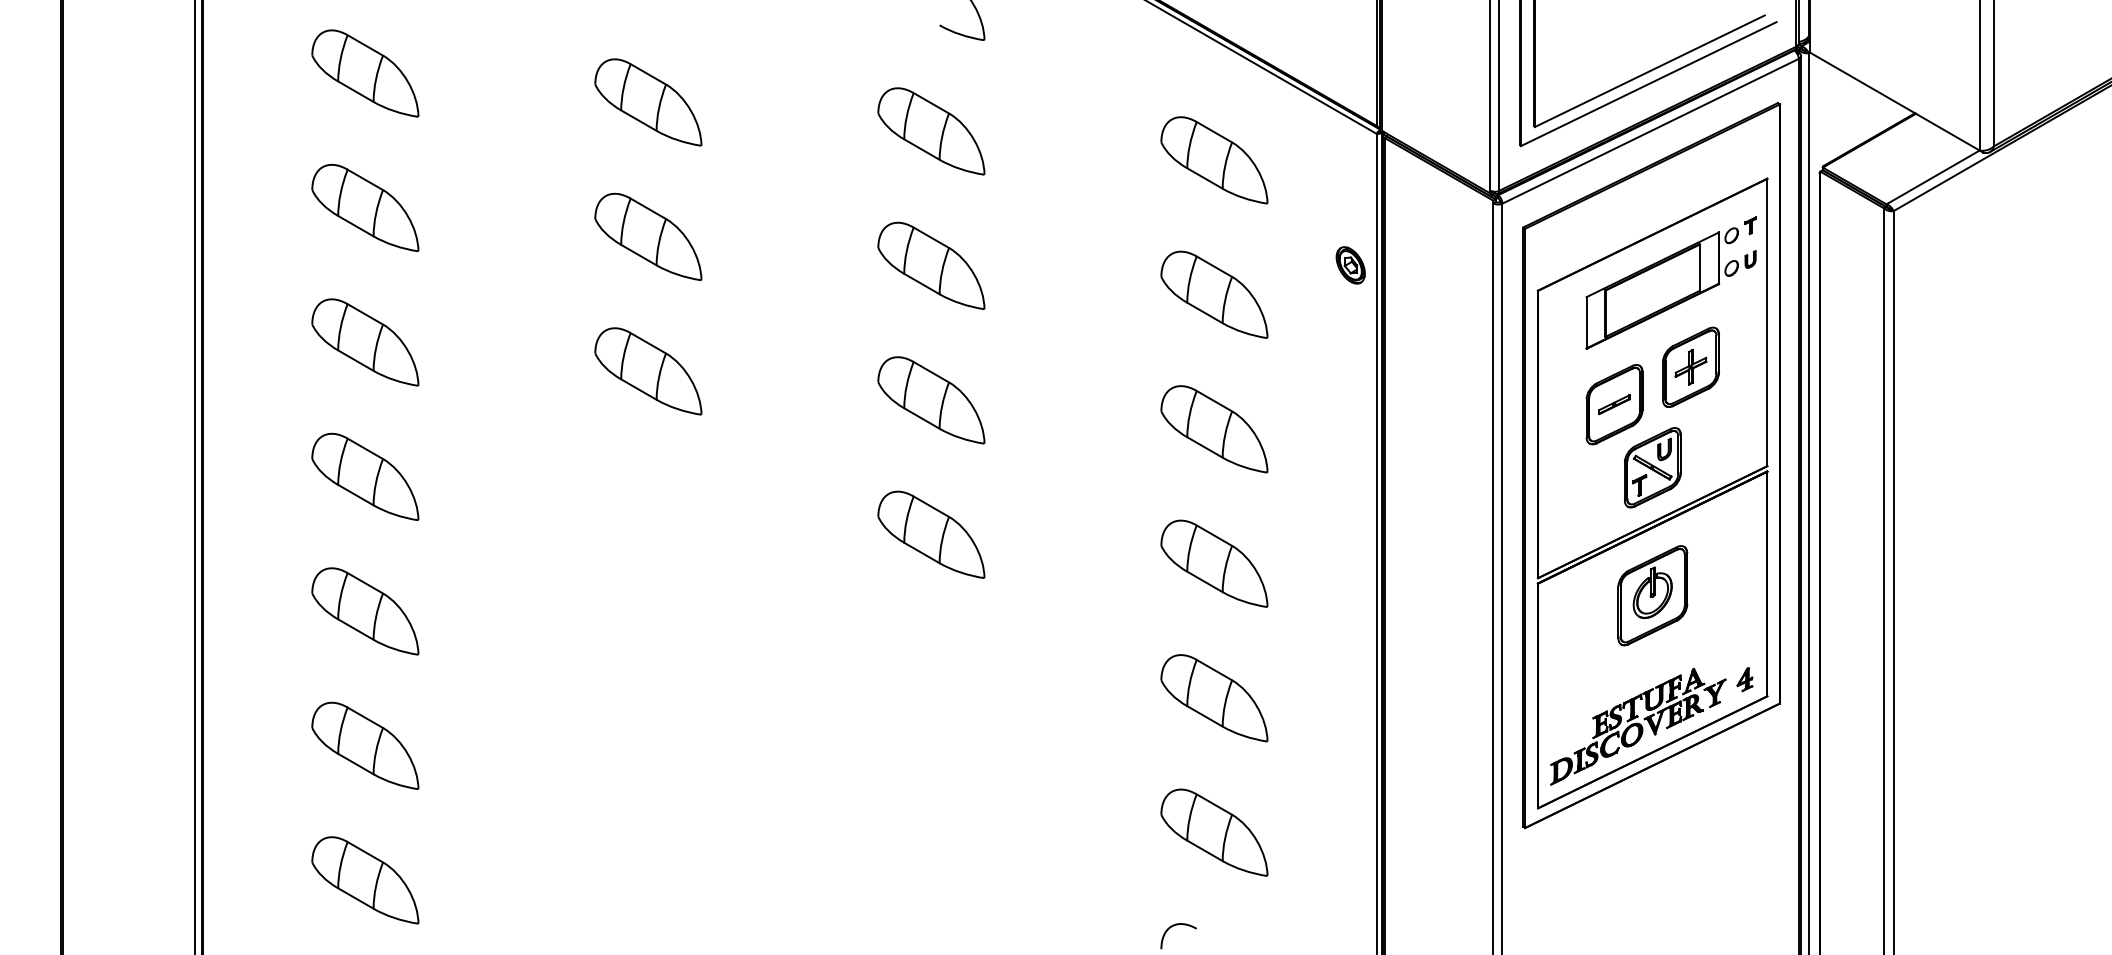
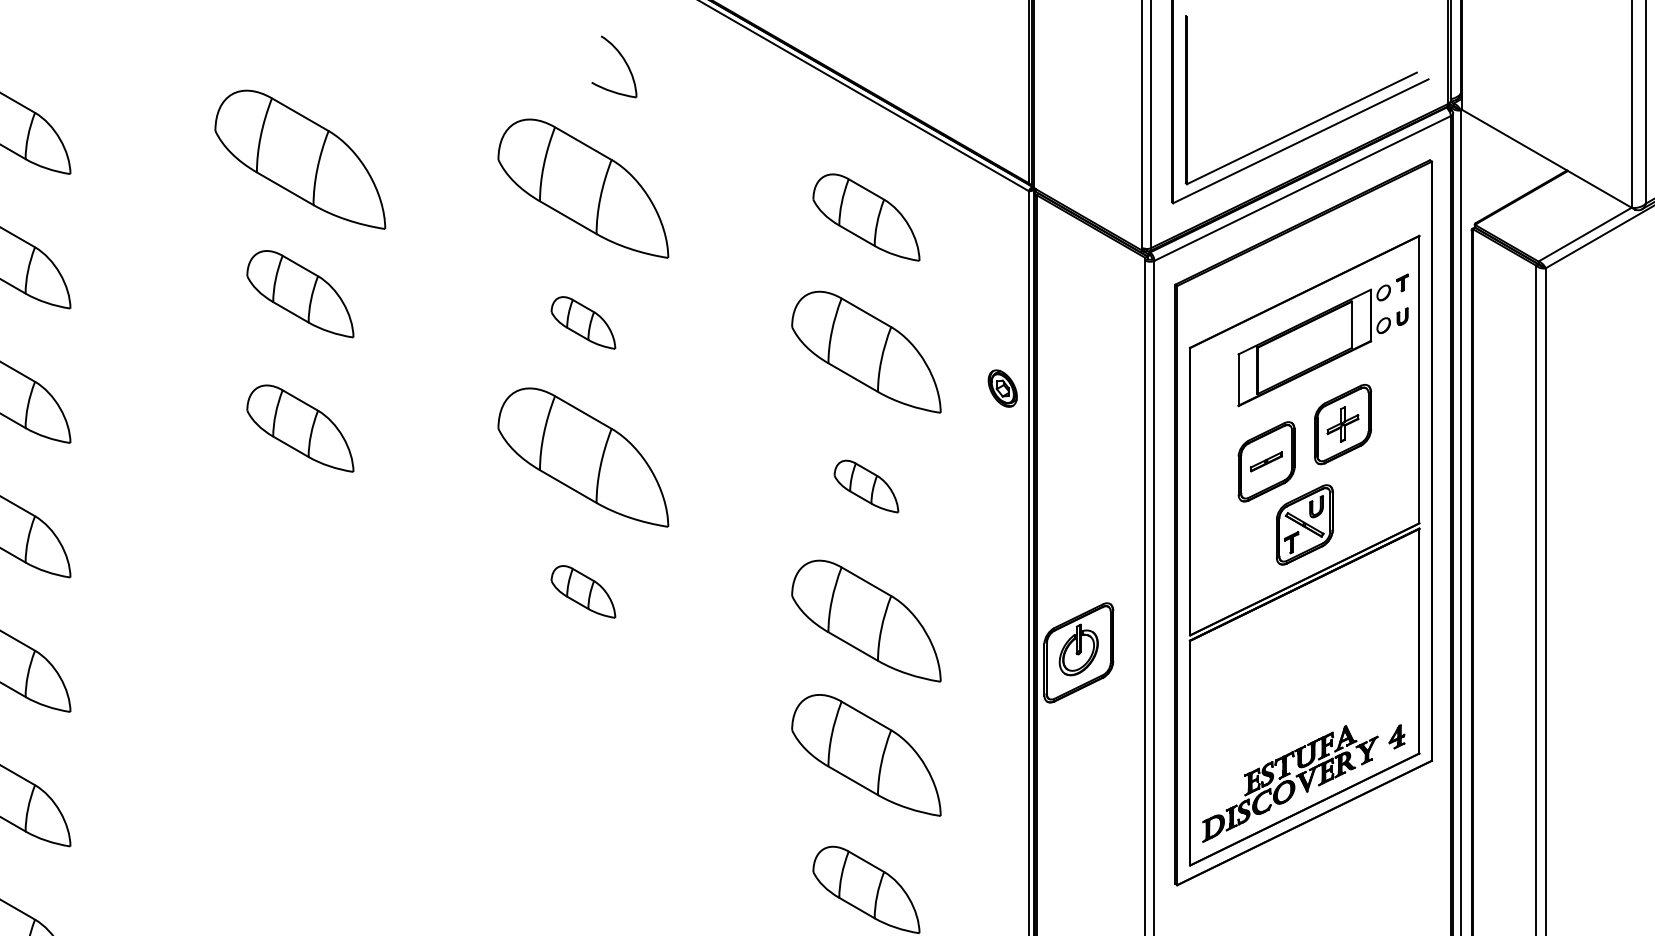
part: (648, 102) -> (300, 159), size x1.6
part: (931, 131) -> (583, 188), size x1.6
part: (931, 265) -> (583, 322), size x0.6
part: (1350, 265) -> (1002, 388), moved
part: (1214, 294) -> (866, 351), size x1.4
part: (931, 400) -> (583, 457), size x1.6
part: (1214, 429) -> (866, 486), size x0.6
part: (931, 534) -> (583, 591), size x0.6
part: (1214, 563) -> (866, 620), size x1.4
part: (1652, 595) -> (1078, 652), moved
part: (1214, 698) -> (866, 755), size x1.4

